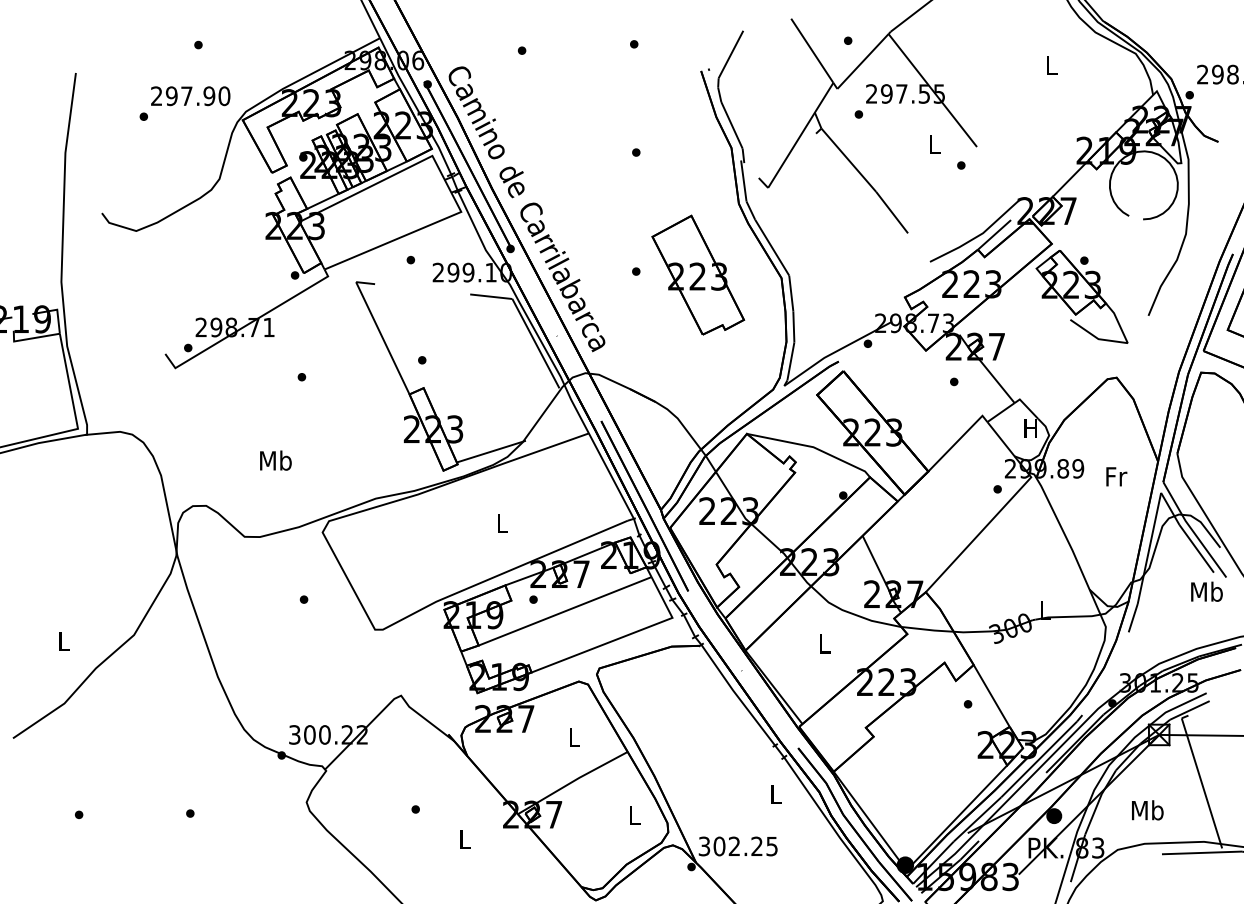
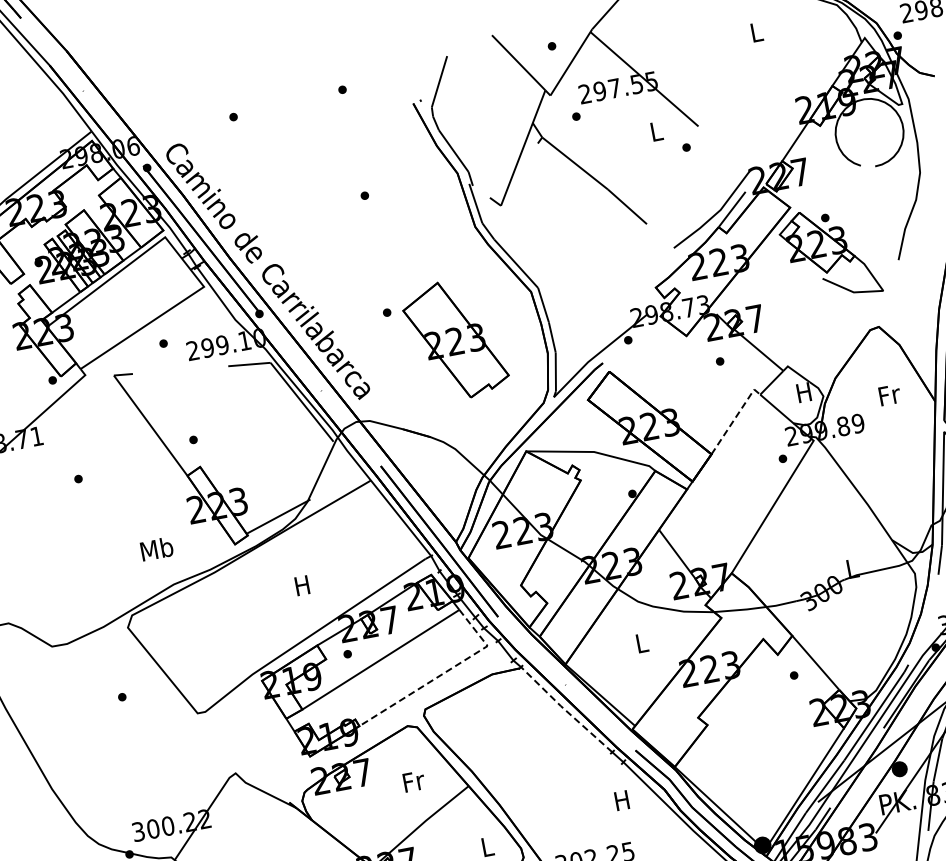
part: (698, 274) -> (455, 339), moved
line: (958, 440) -> (735, 418), solid -> dashed
text: (275, 460) -> (156, 548), moved
text: (1116, 476) -> (889, 394), moved
text: (501, 523) -> (301, 585), L -> H
line: (623, 636) -> (442, 673), solid -> dashed
line: (736, 695) -> (565, 710), solid -> dashed
text: (574, 736) -> (413, 780), L -> Fr
text: (775, 794) -> (621, 800), L -> H

